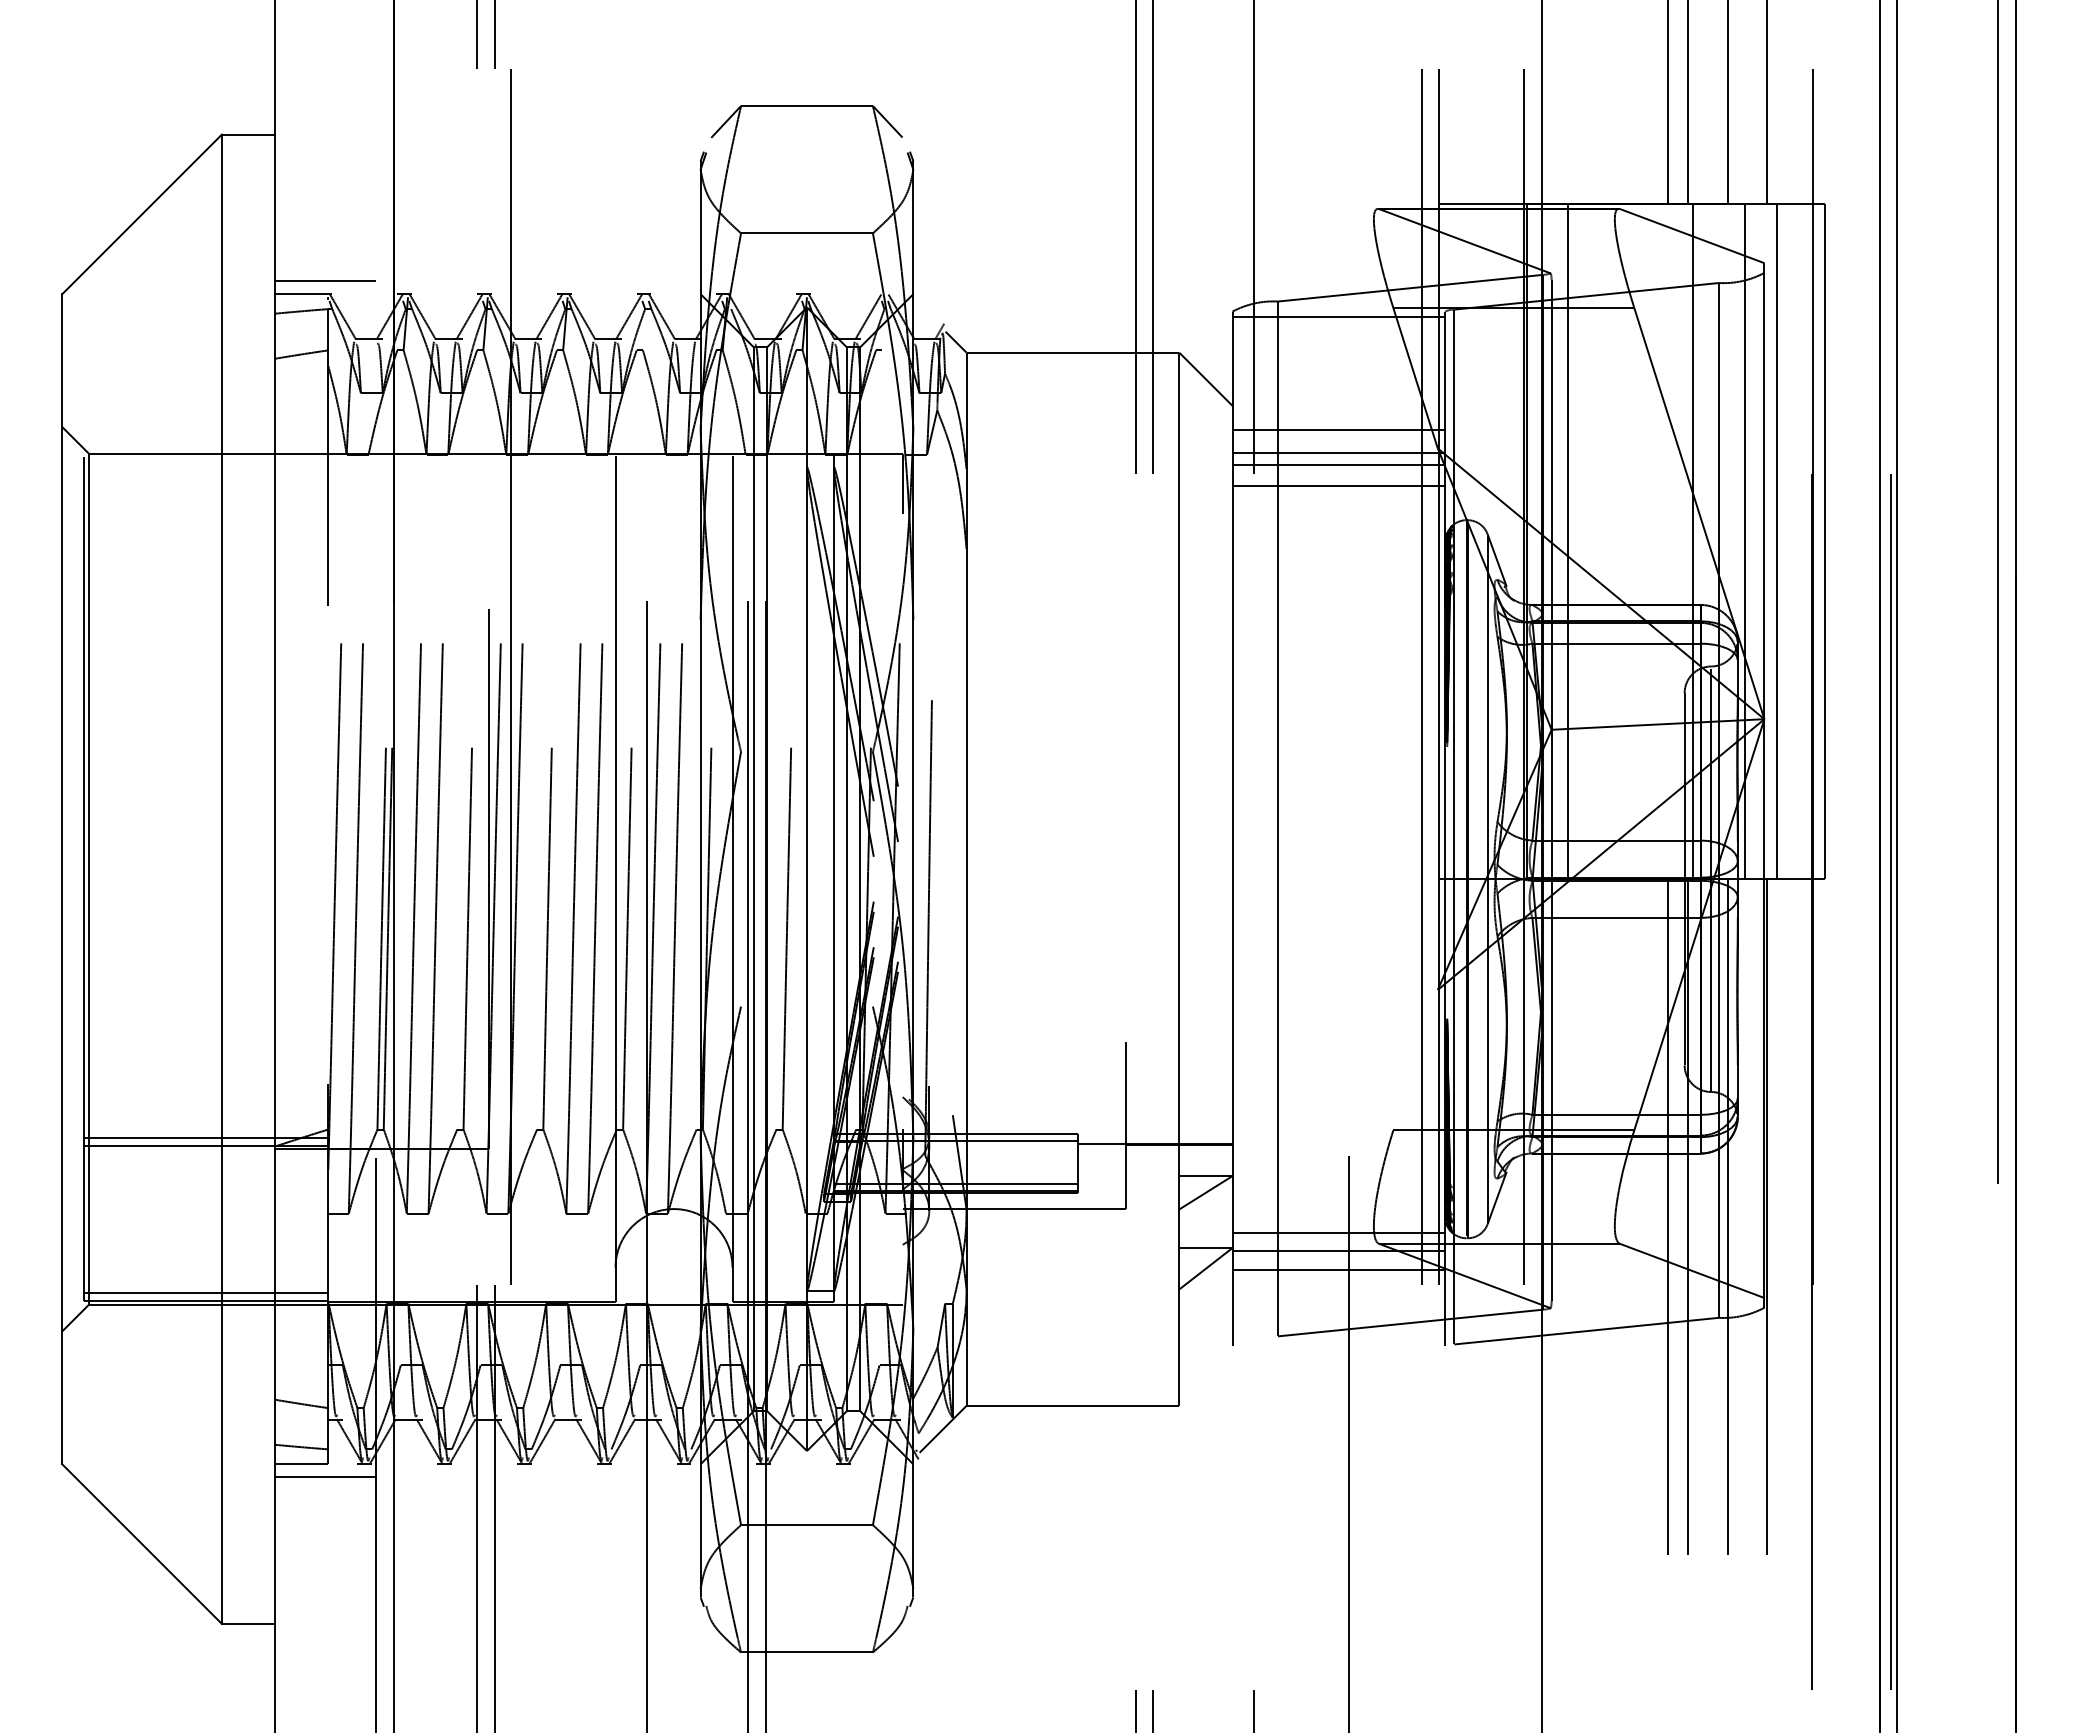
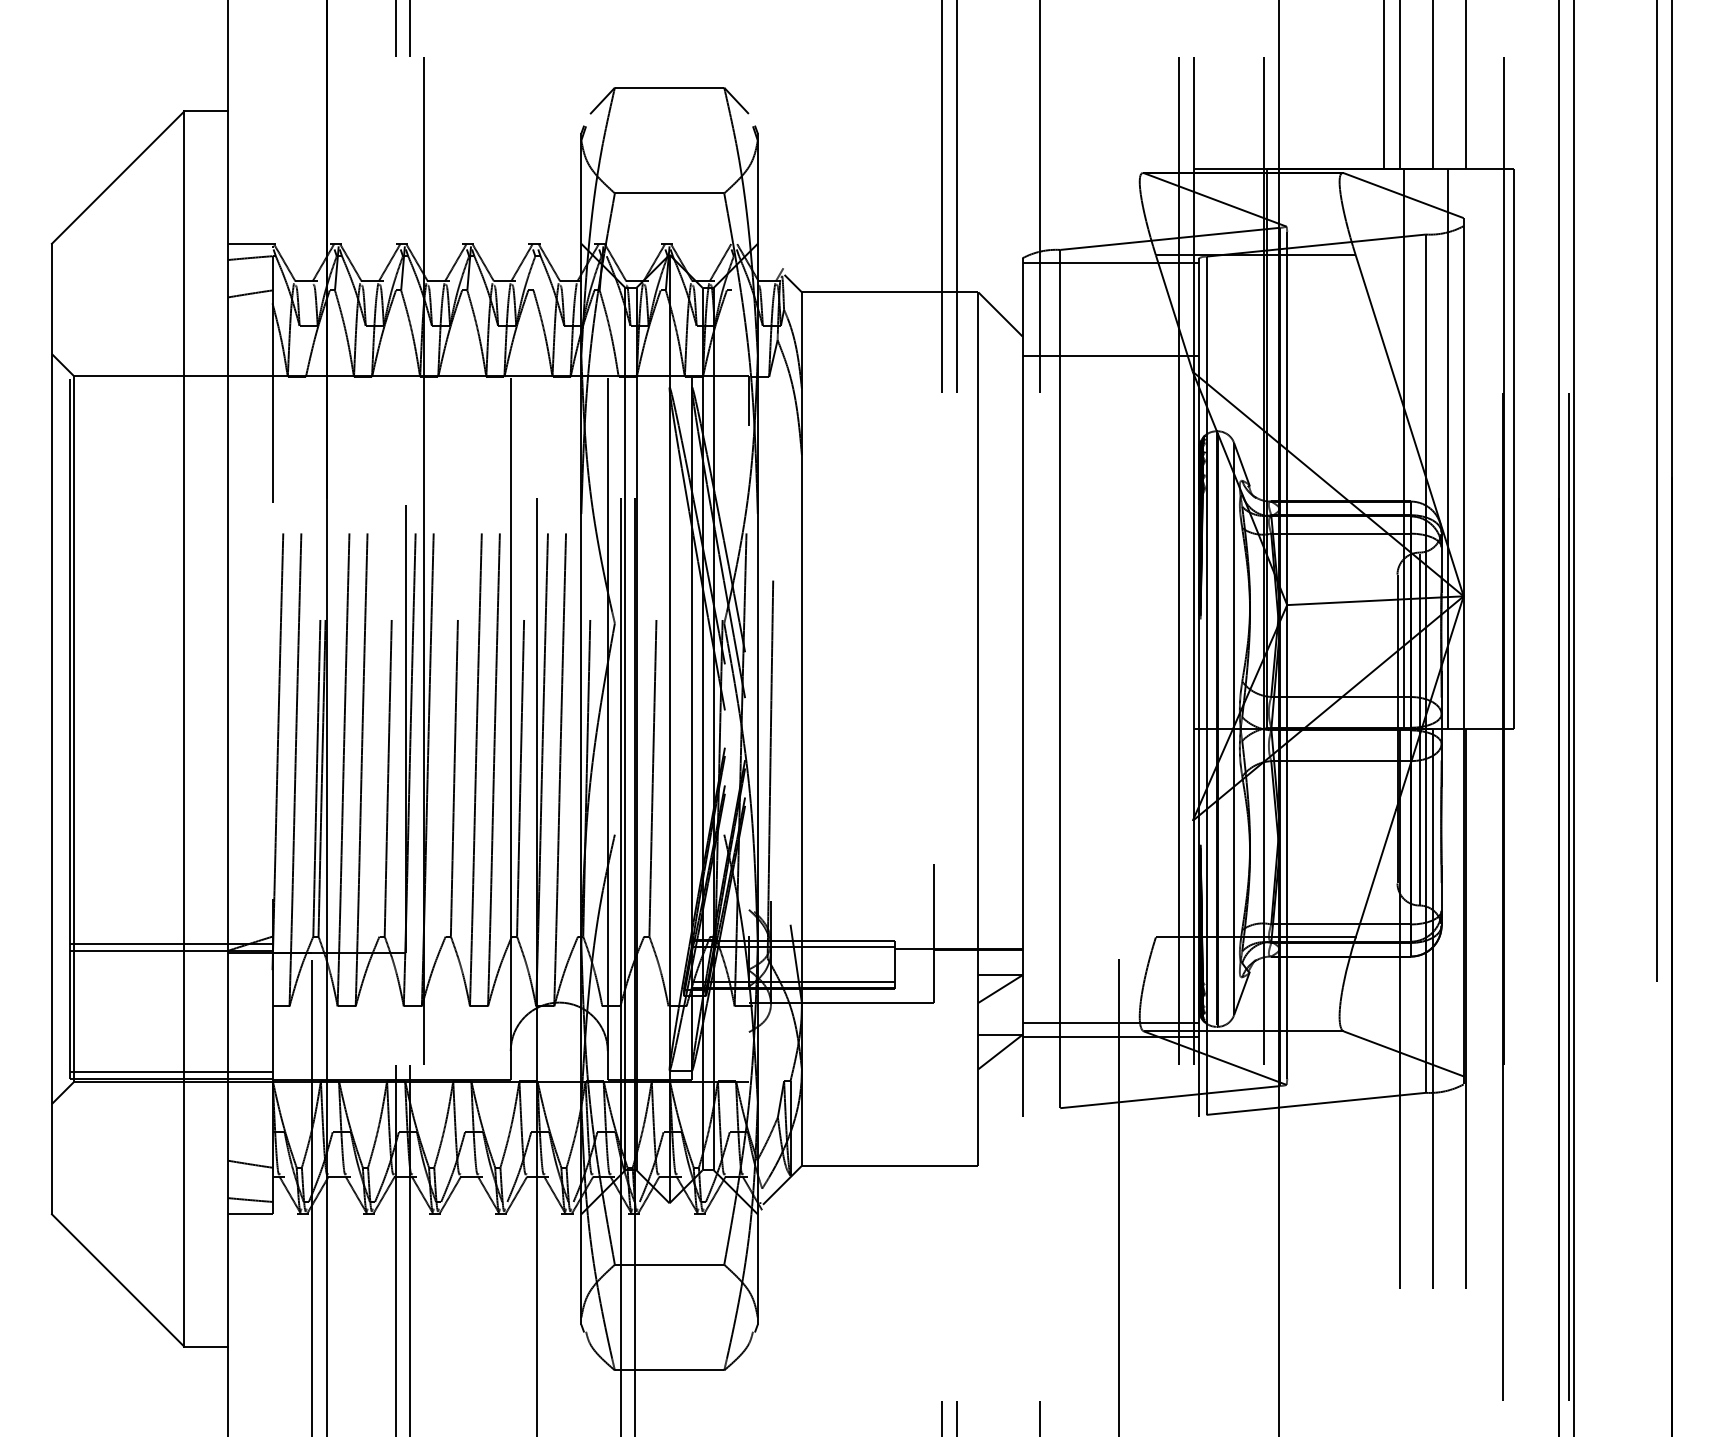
line: (325, 281) -> (270, 233), removed
line: (1338, 453) -> (1110, 375), removed
line: (1338, 465) -> (1110, 385), removed
line: (1338, 486) -> (1110, 403), removed
line: (1567, 541) -> (1300, 448), removed
line: (1777, 541) -> (1474, 448), removed
line: (1667, 1216) -> (1383, 1008), removed
line: (1338, 1270) -> (1110, 1053), removed
line: (325, 1477) -> (270, 1225), removed

